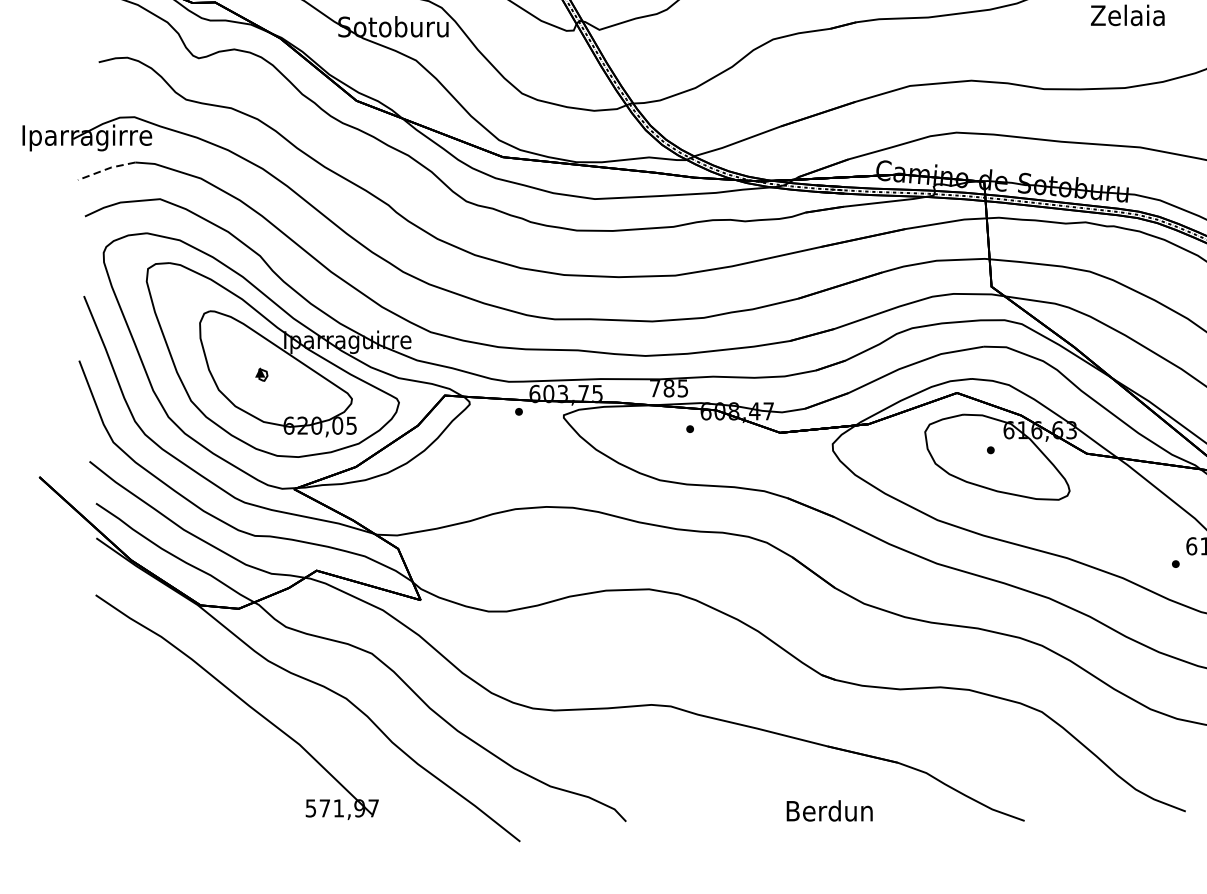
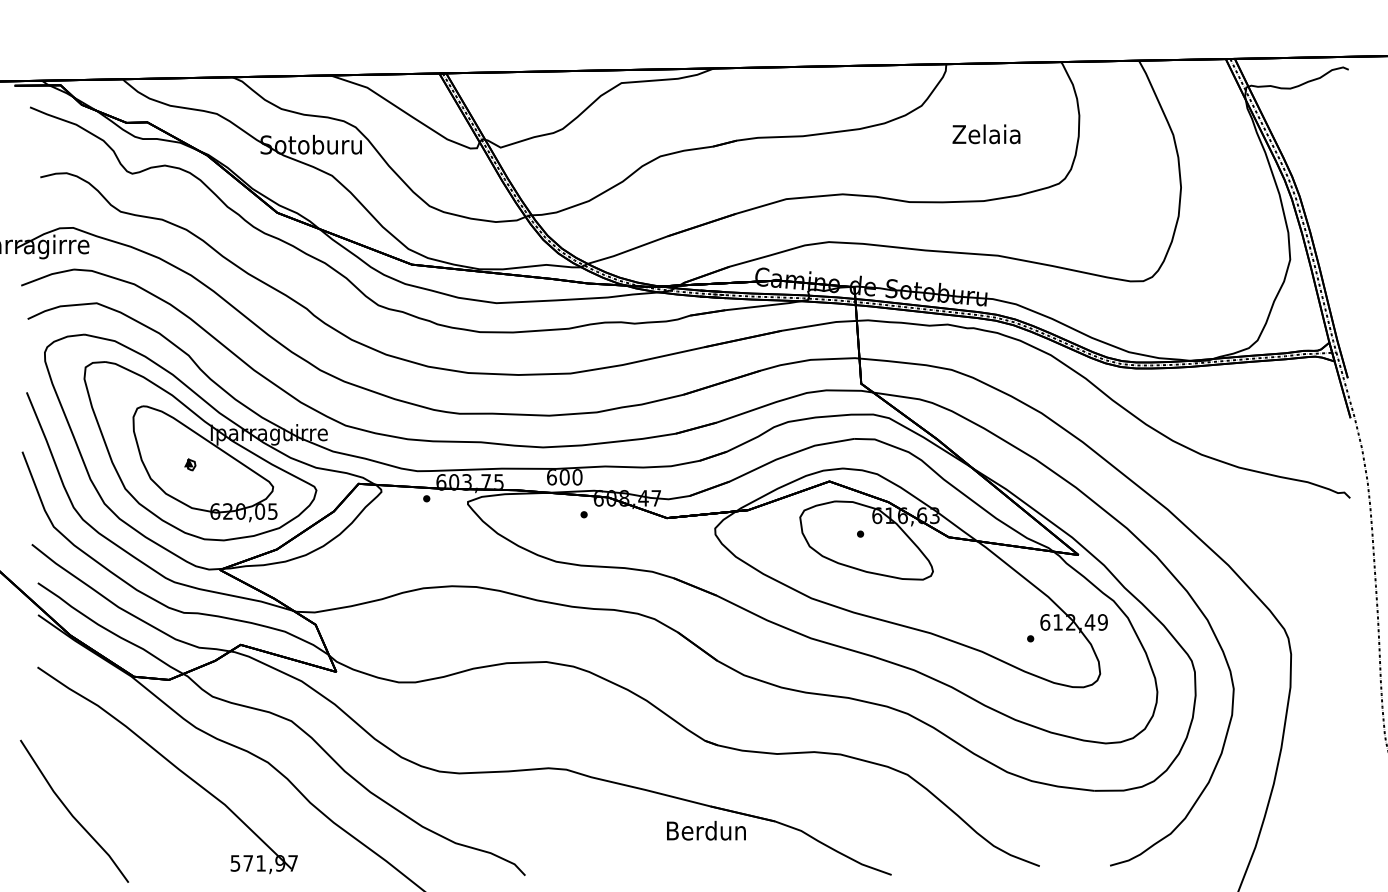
line: (106, 168) -> (47, 275), dashed -> solid
text: (668, 388) -> (564, 477), 785 -> 600
line: (132, 753) -> (71, 812), added
text: (829, 810) -> (706, 830), moved

